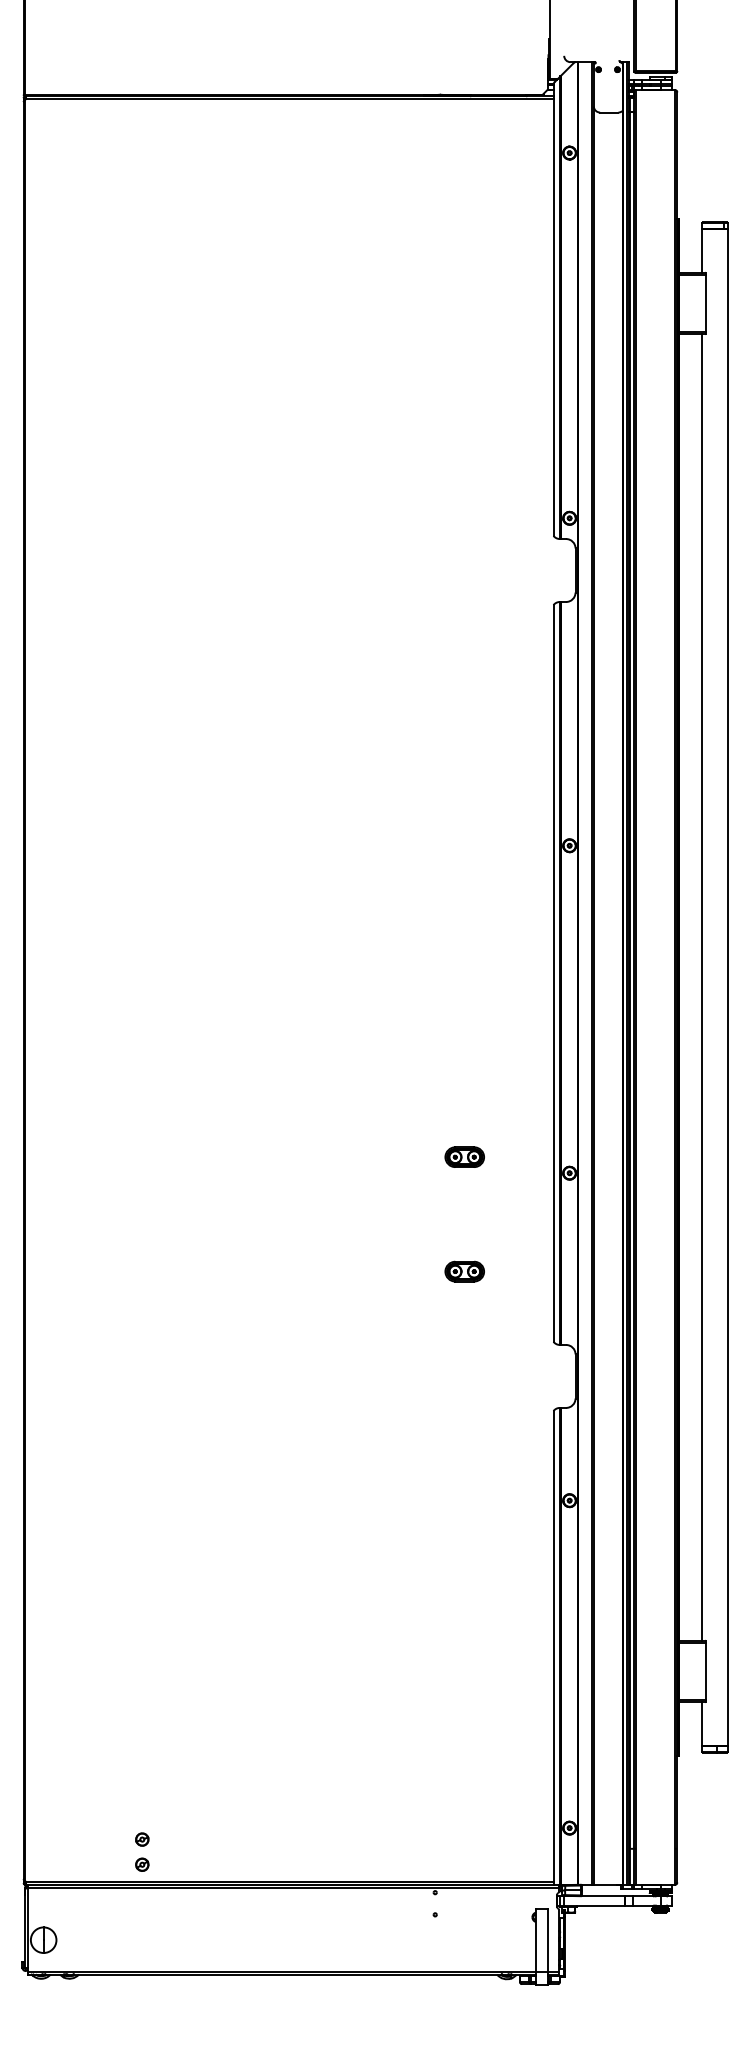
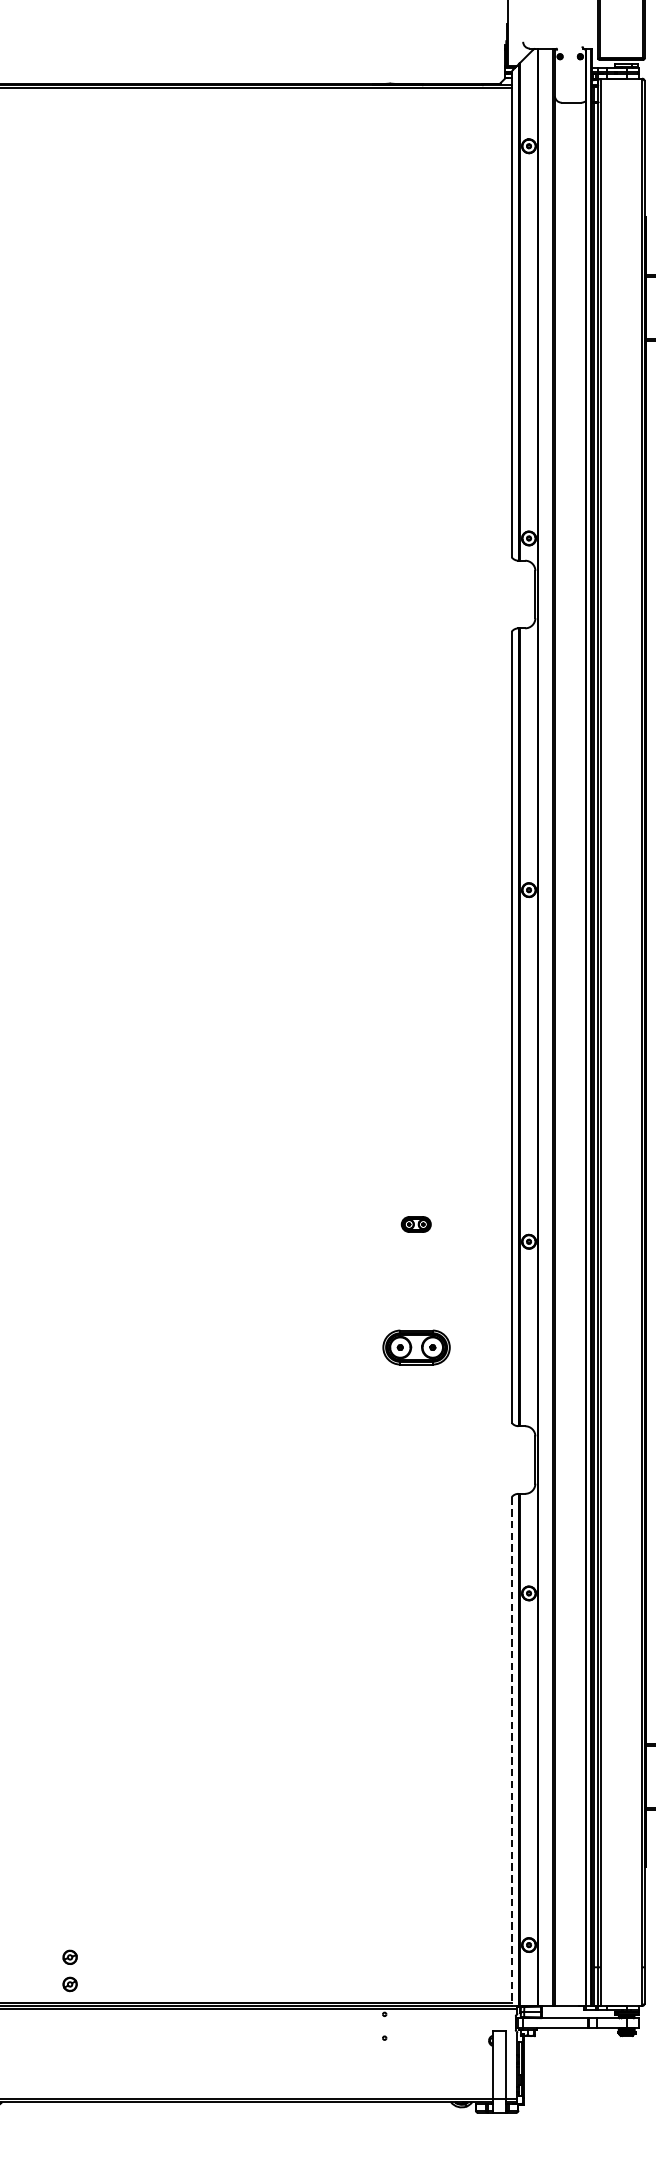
part: (464, 1156) -> (416, 1223), size x0.7
part: (464, 1271) -> (416, 1347), size x1.6
line: (553, 1647) -> (511, 1751), solid -> dashed

